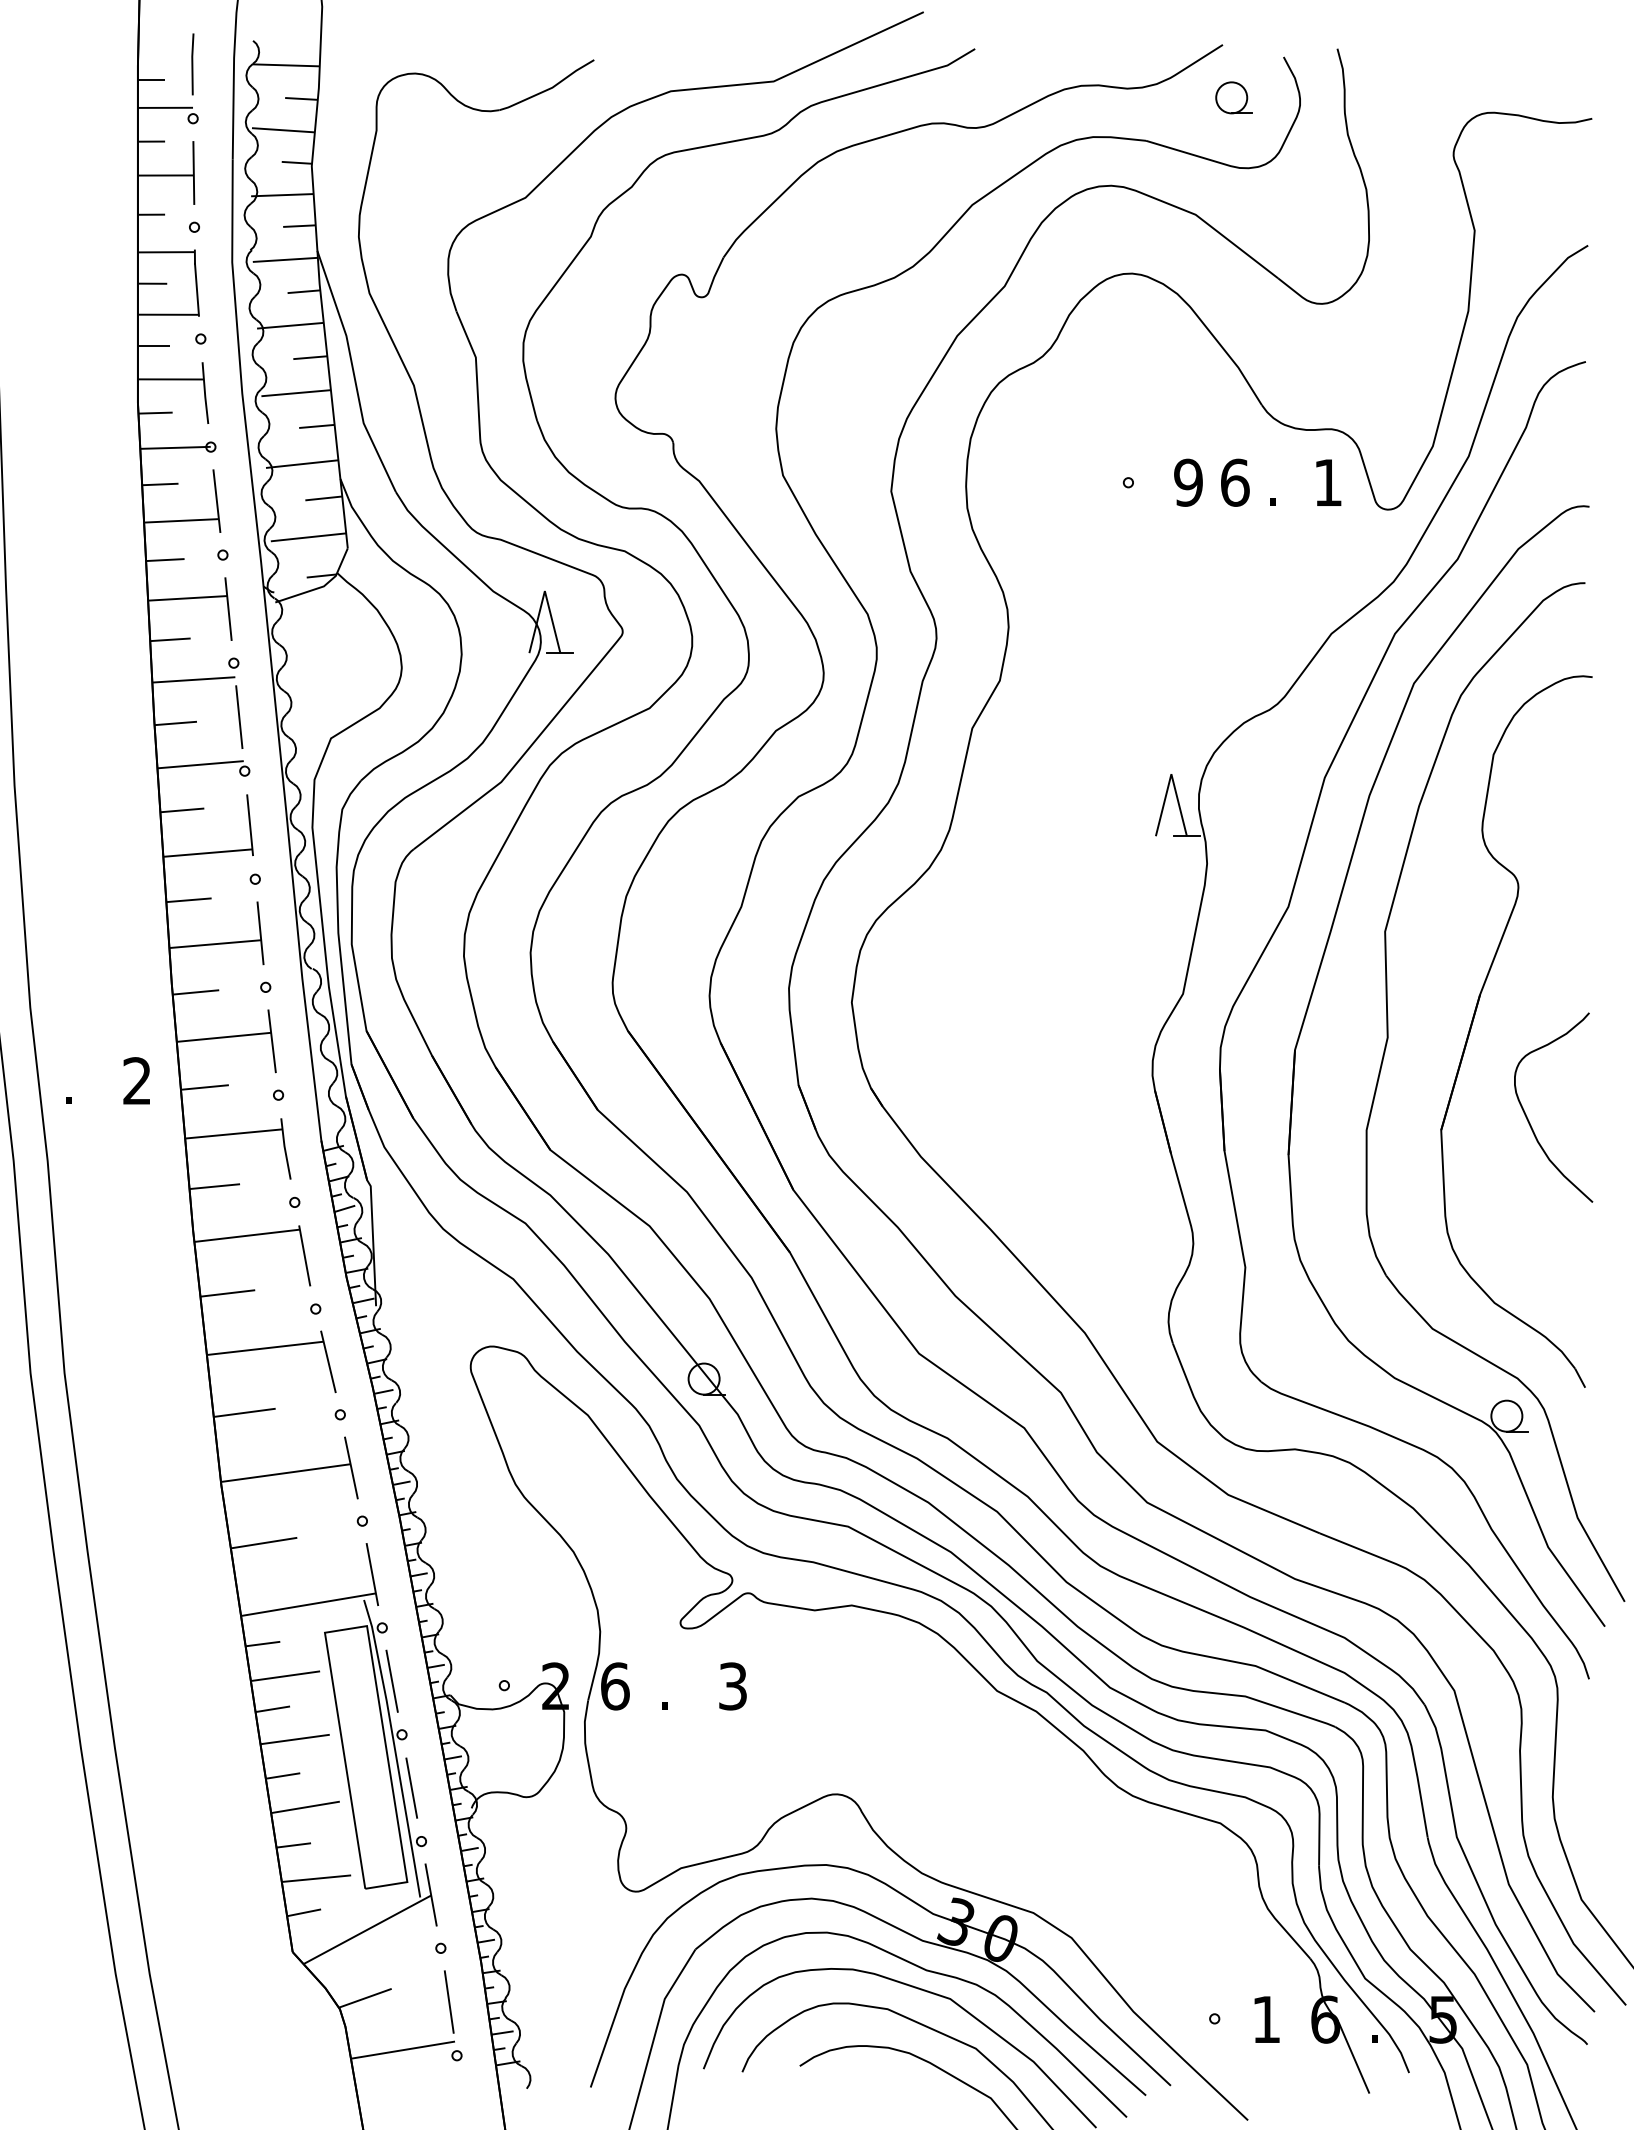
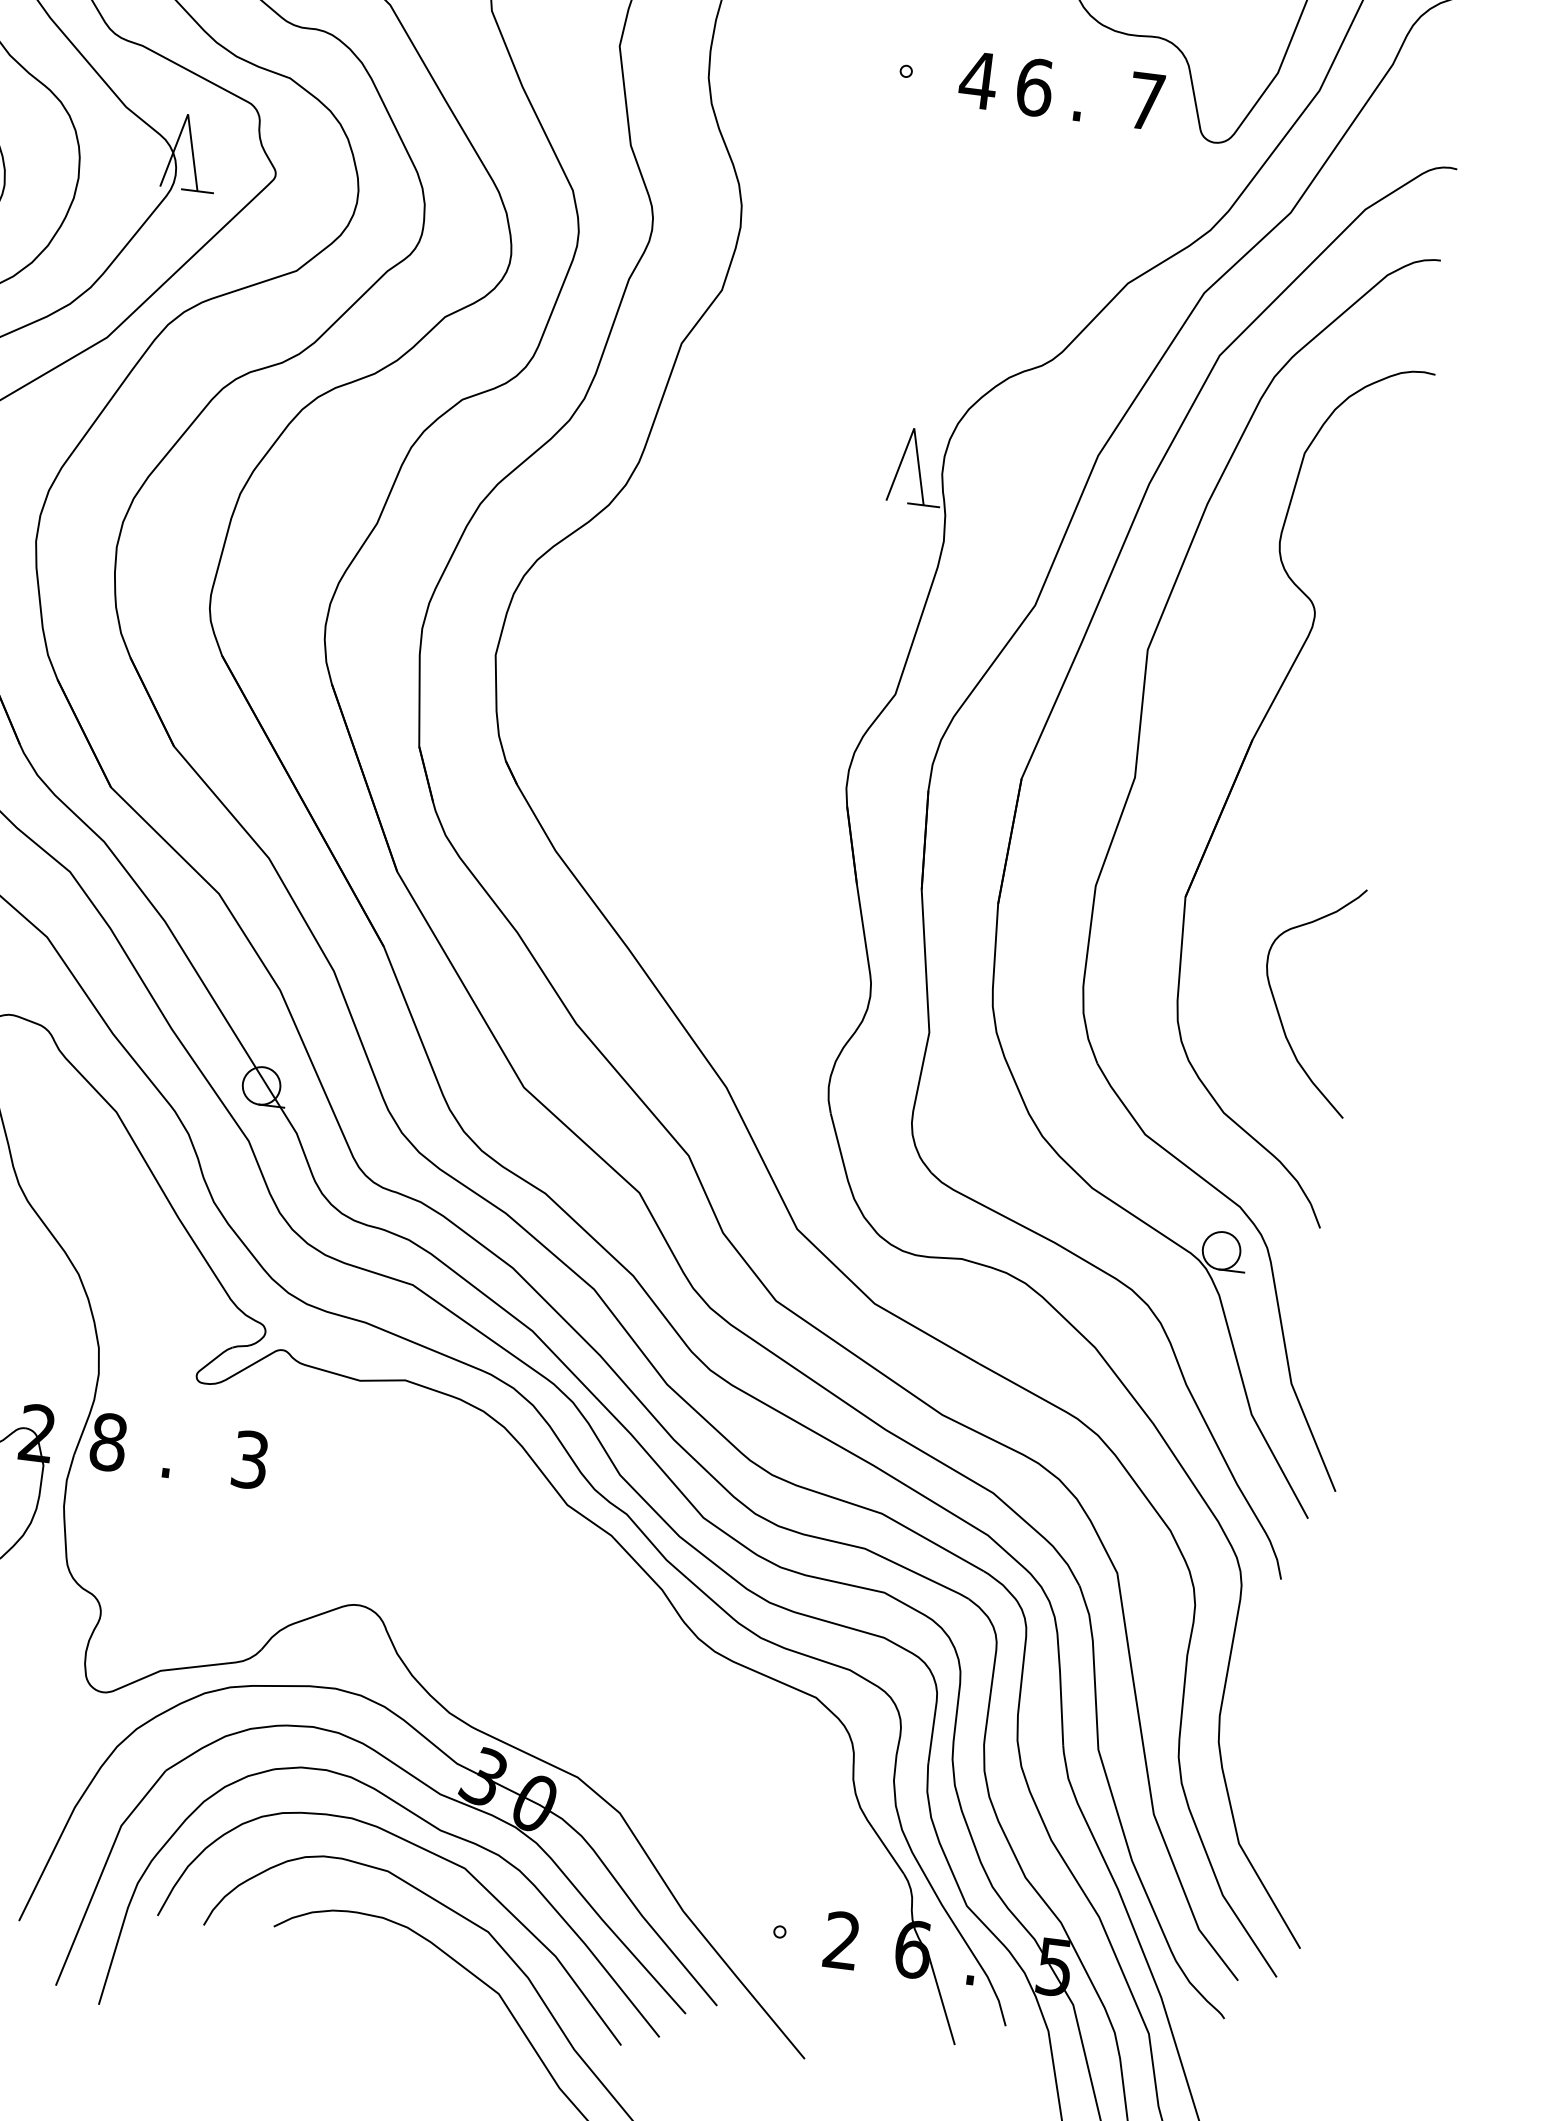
text: (1188, 482) -> (978, 80), 9 -> 4
text: (1327, 482) -> (1145, 100), 1 -> 7
curve: (1529, 1120) -> (1279, 1010), moved
text: (615, 1686) -> (108, 1442), 6 -> 8
text: (1265, 2018) -> (841, 1939), 1 -> 2

